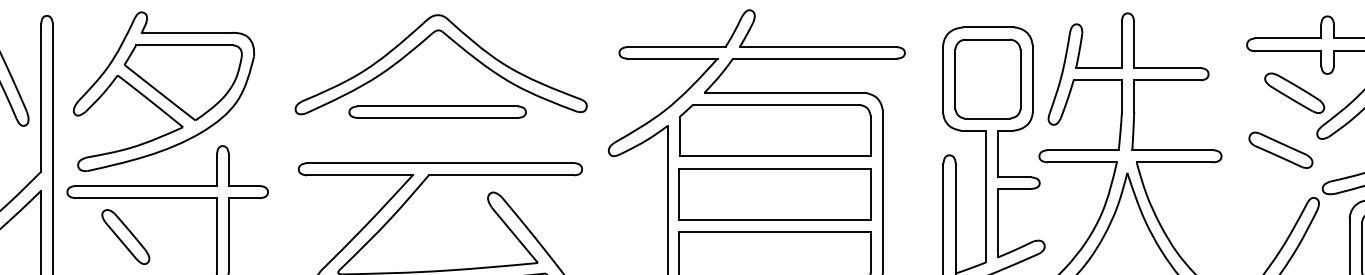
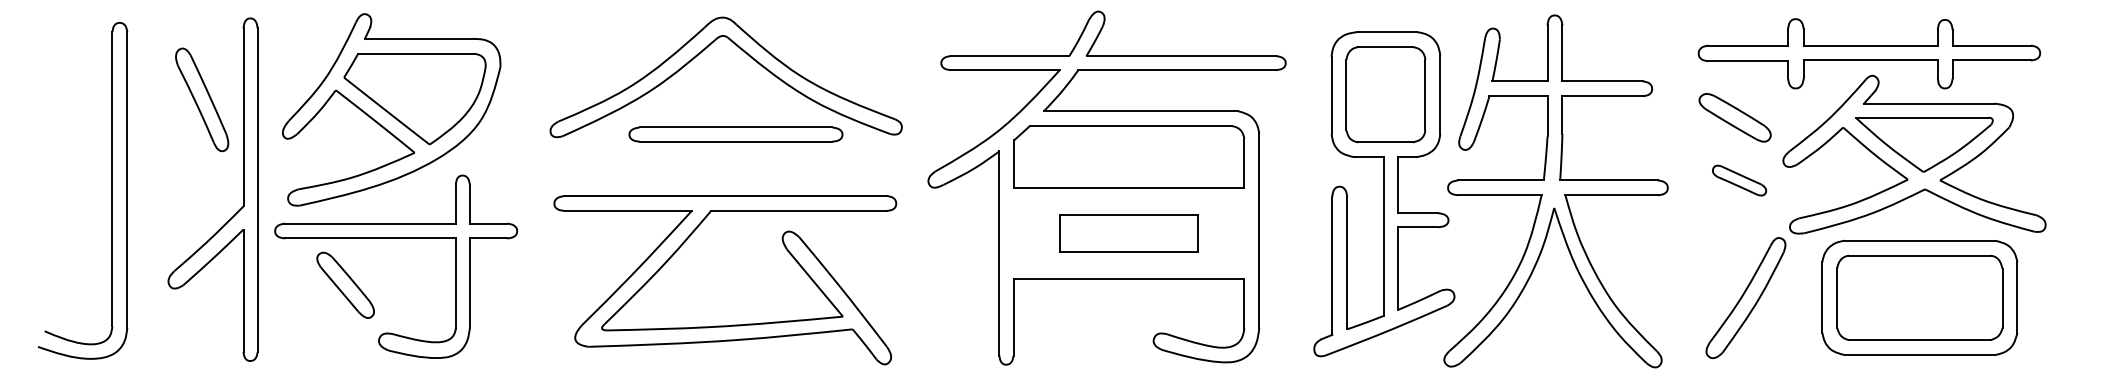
part: (1294, 93) -> (1734, 117), moved
part: (437, 112) -> (735, 134), moved
part: (1280, 150) -> (1739, 180), size x0.7
part: (774, 194) -> (1128, 233), size x0.6

